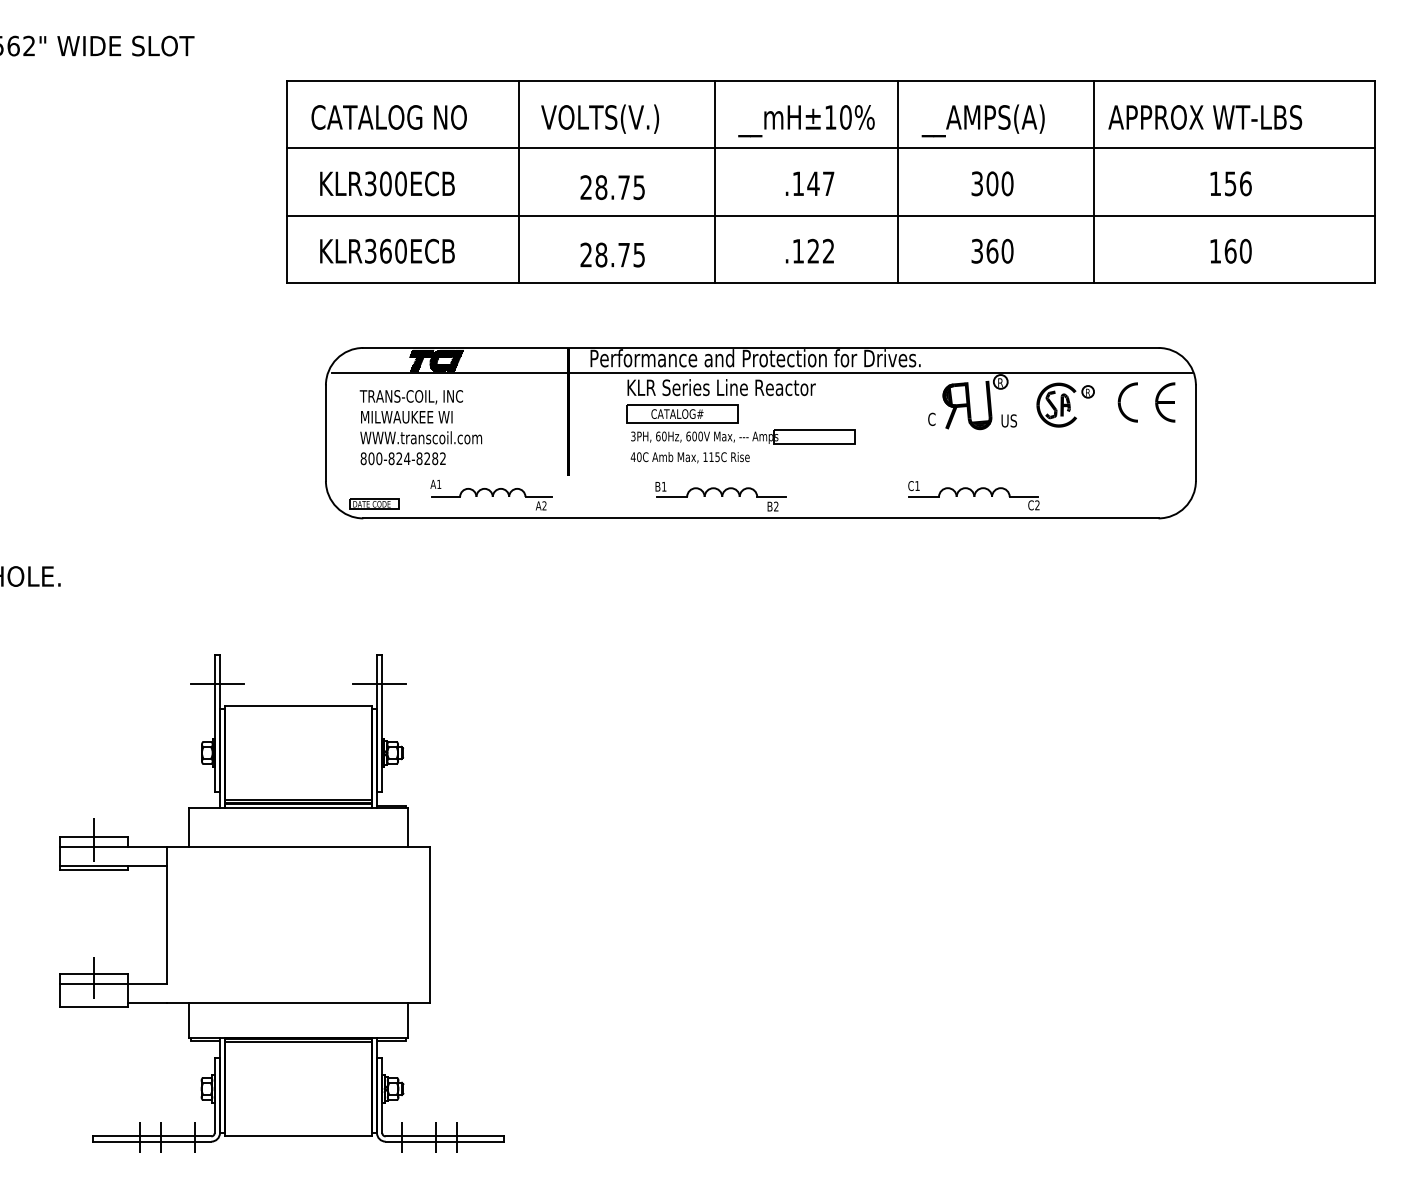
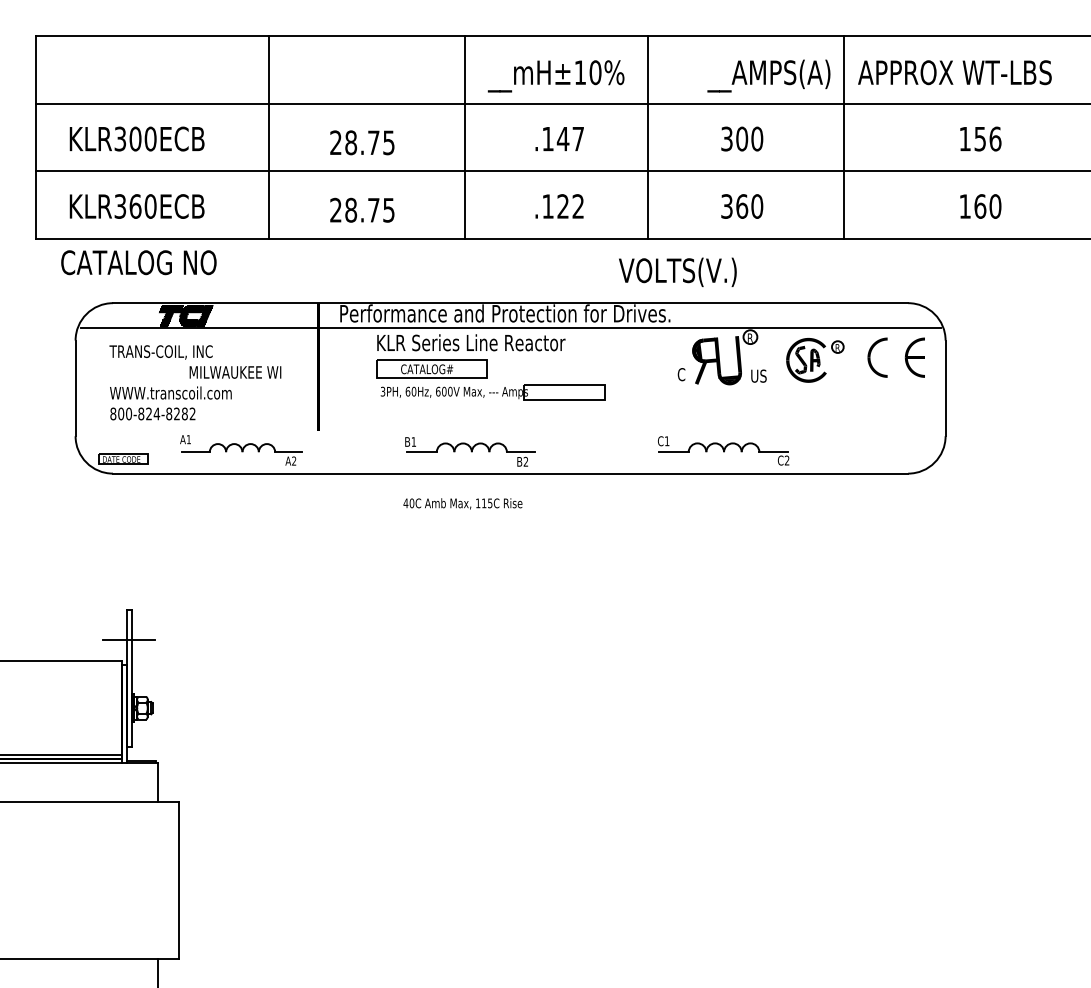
text: (388, 117) -> (138, 262), moved
text: (600, 118) -> (678, 271), moved
text: (982, 120) -> (768, 75), moved
text: (406, 417) -> (235, 372), moved
text: (689, 457) -> (462, 503), moved

